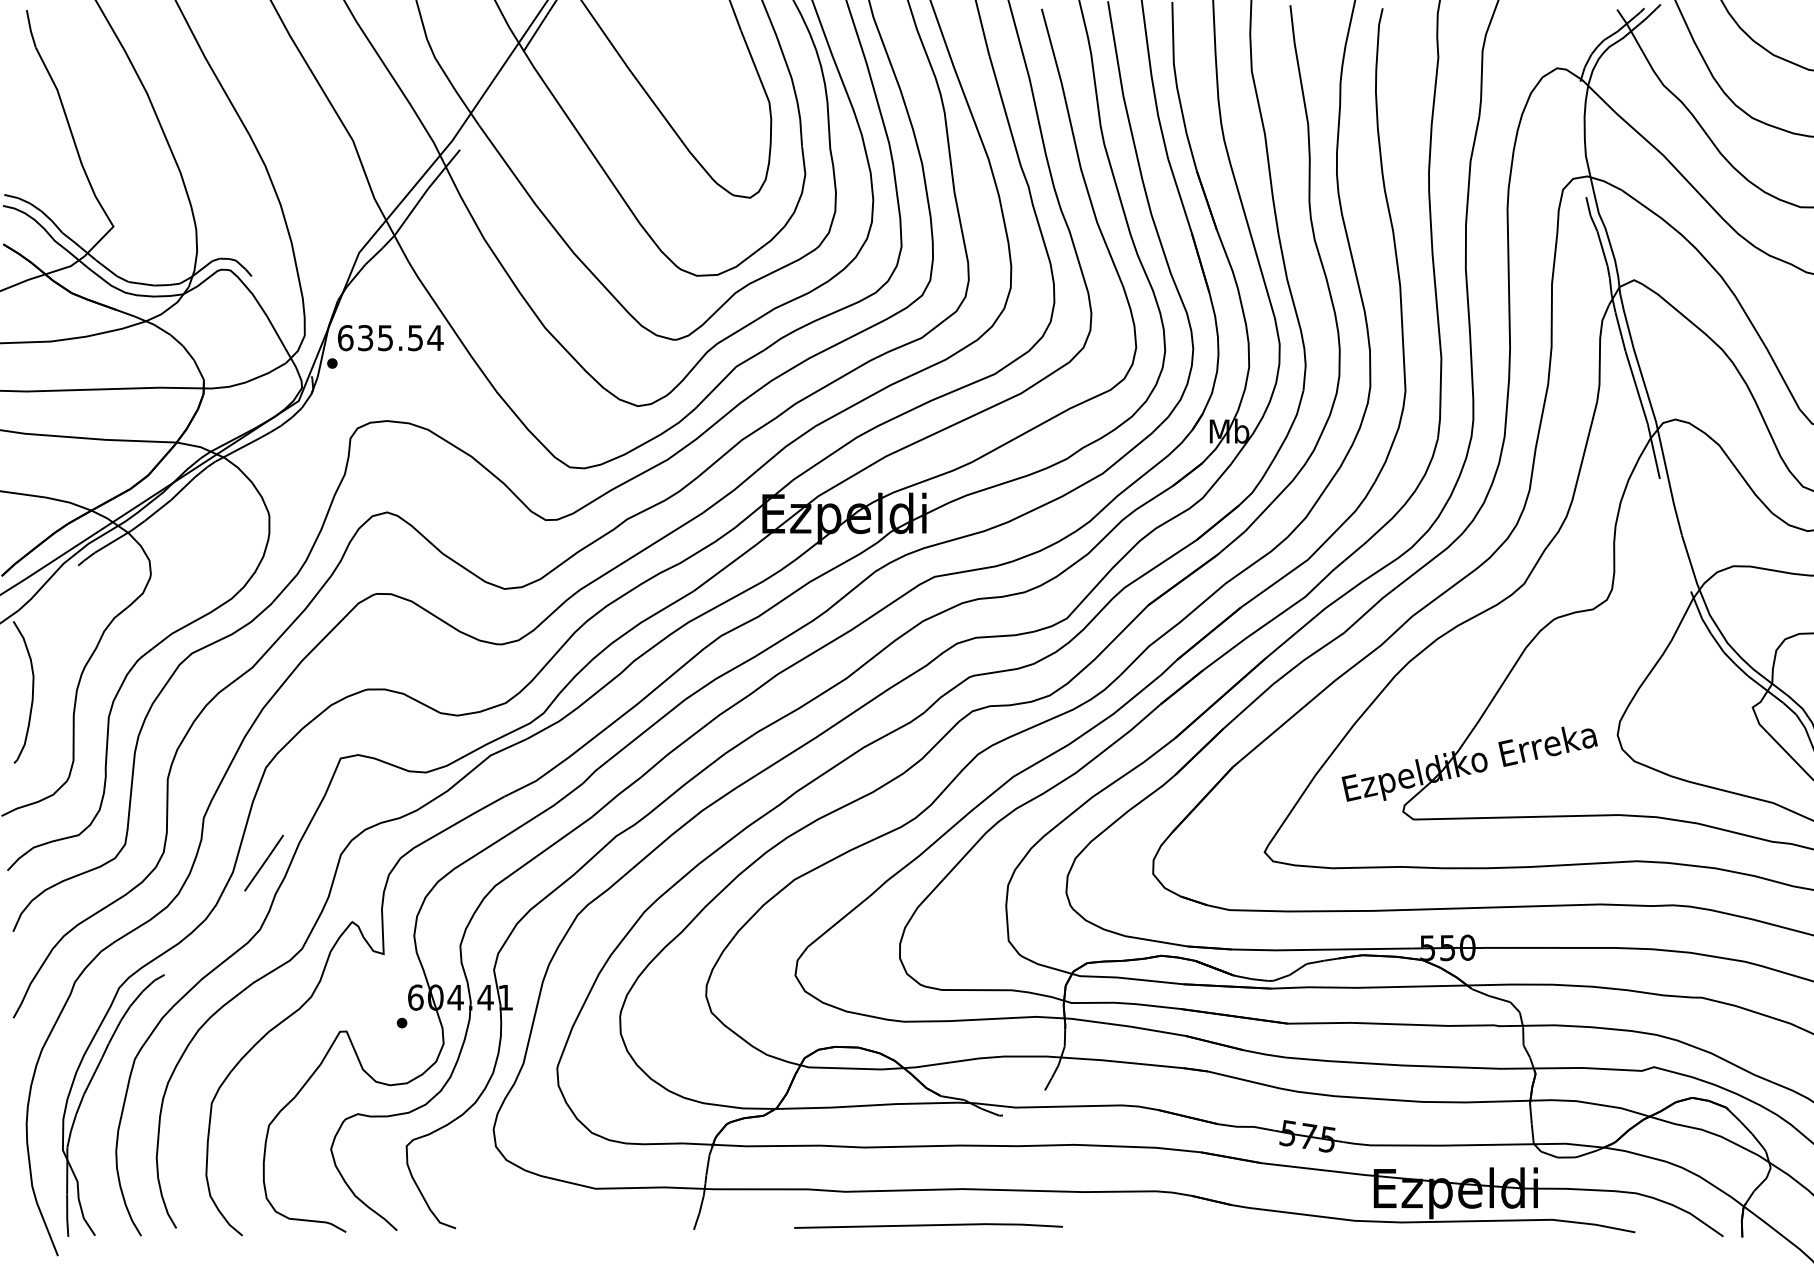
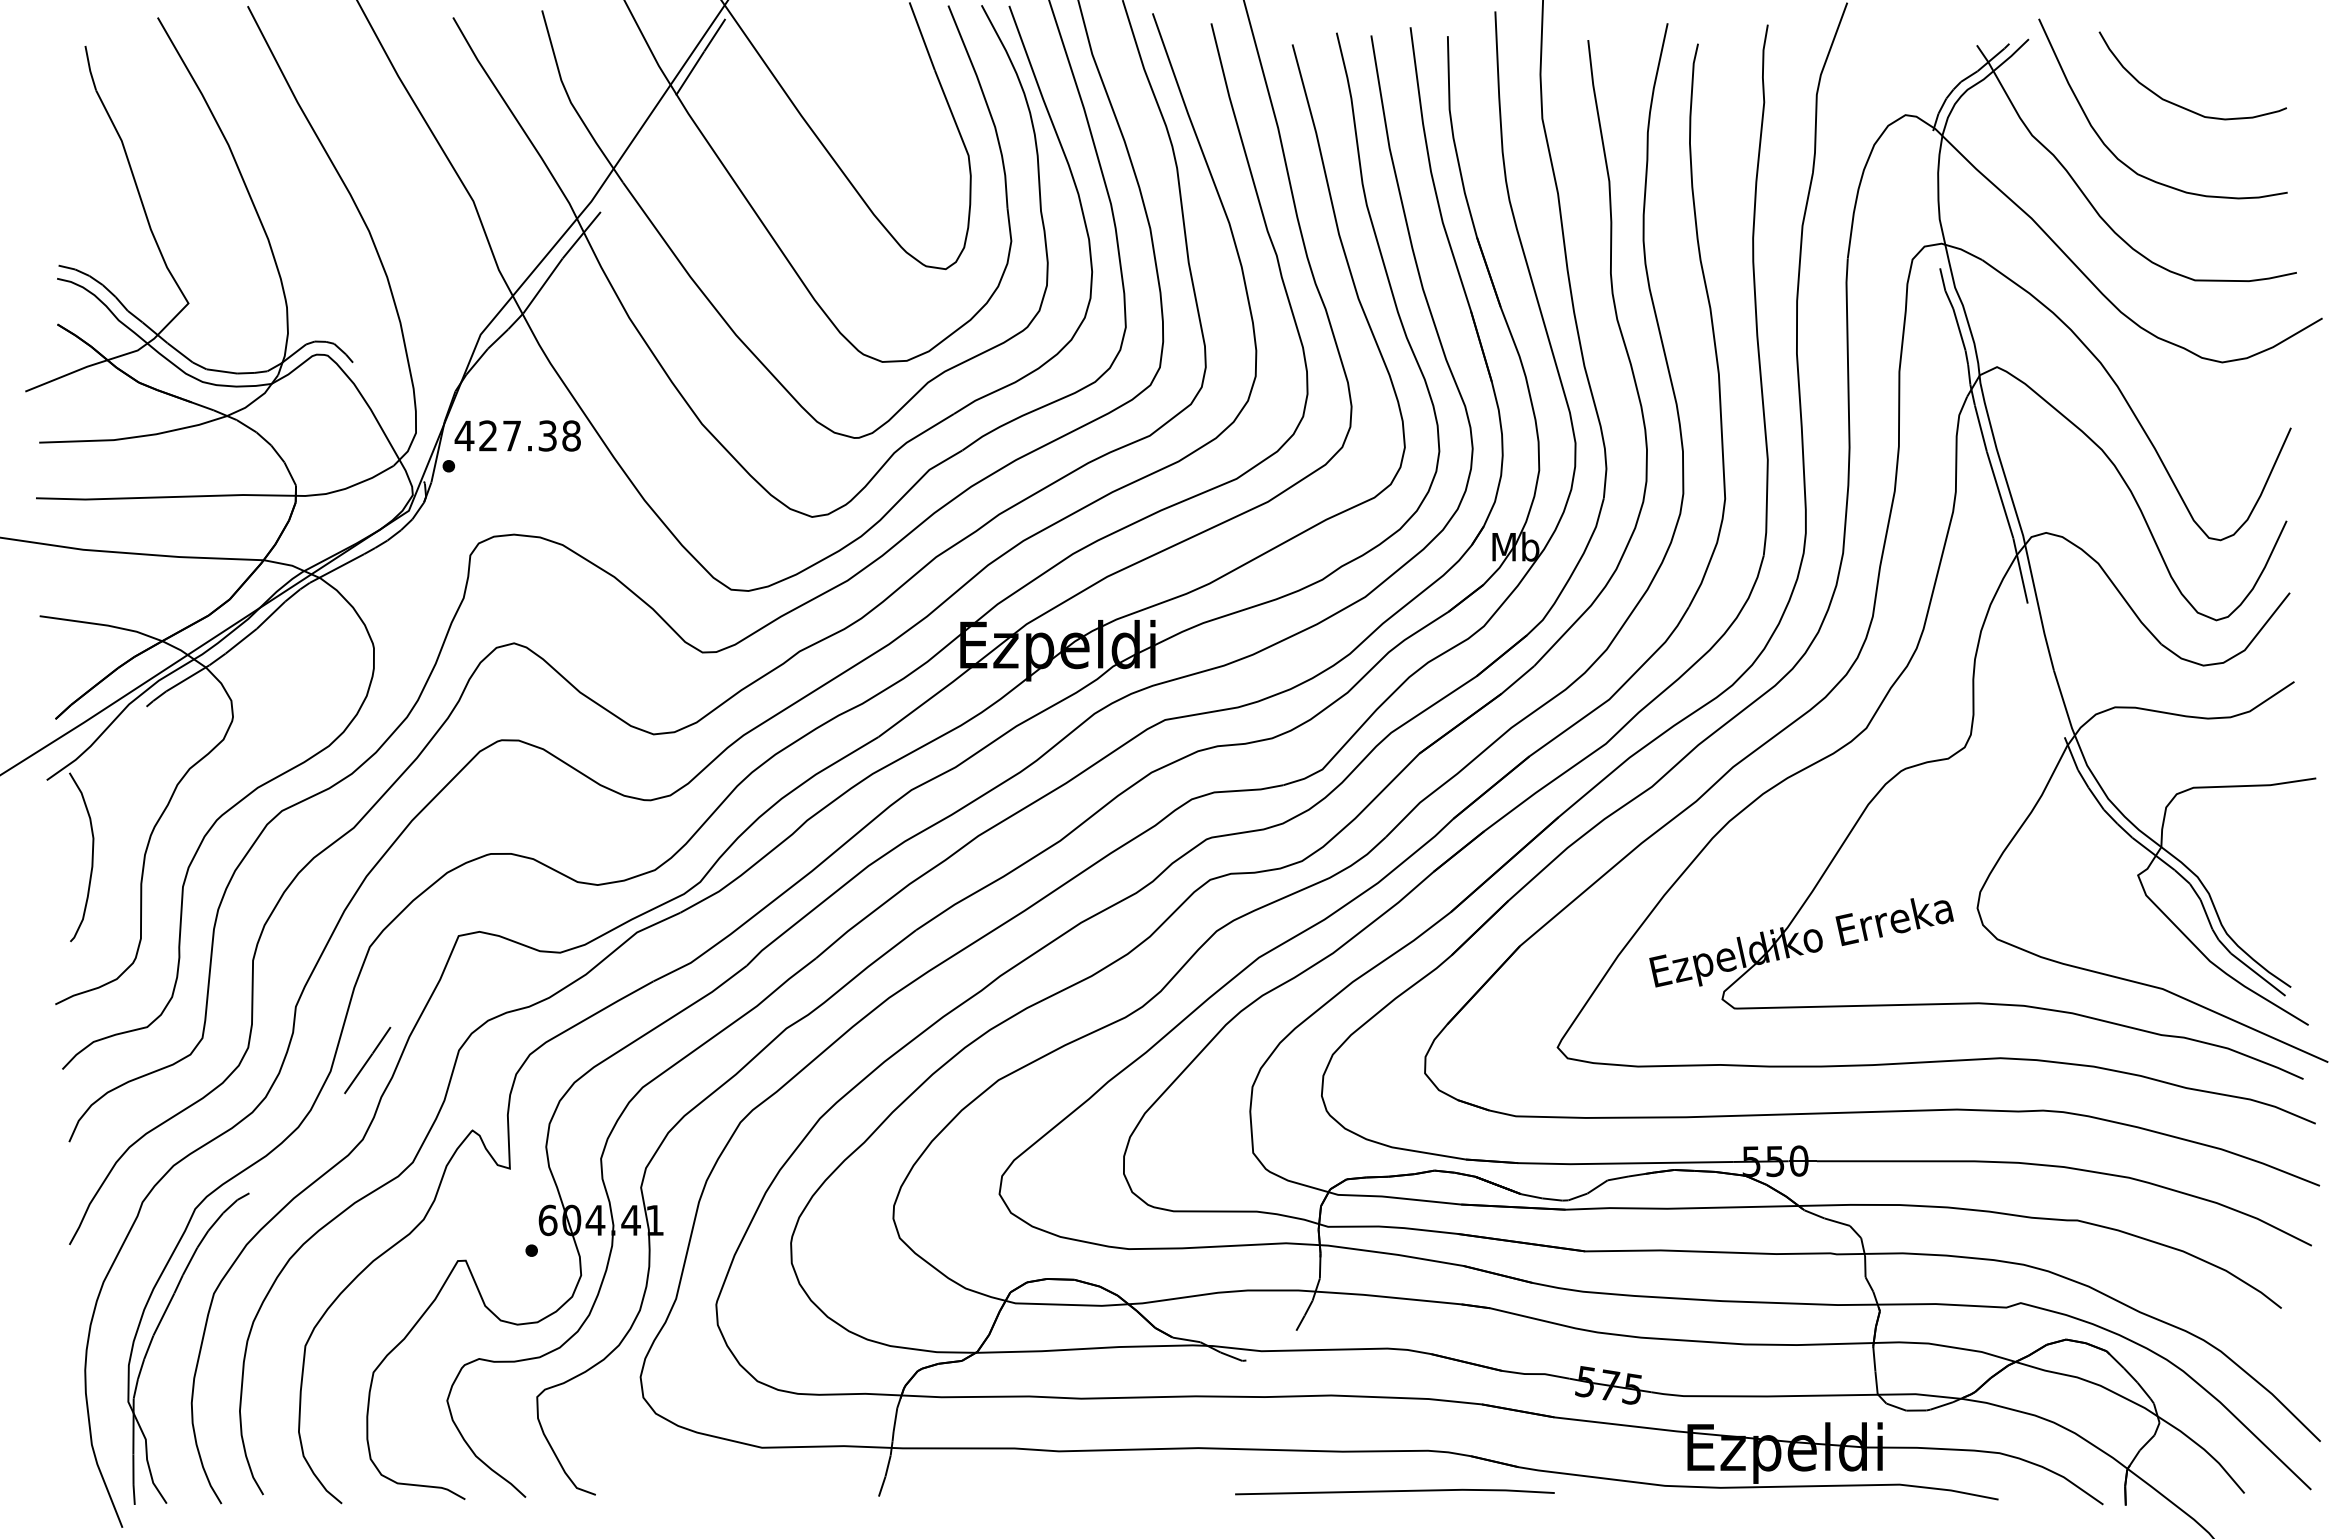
text: (390, 337) -> (517, 435), 635.54 -> 427.38
line: (928, 1225) -> (1394, 1491), moved

